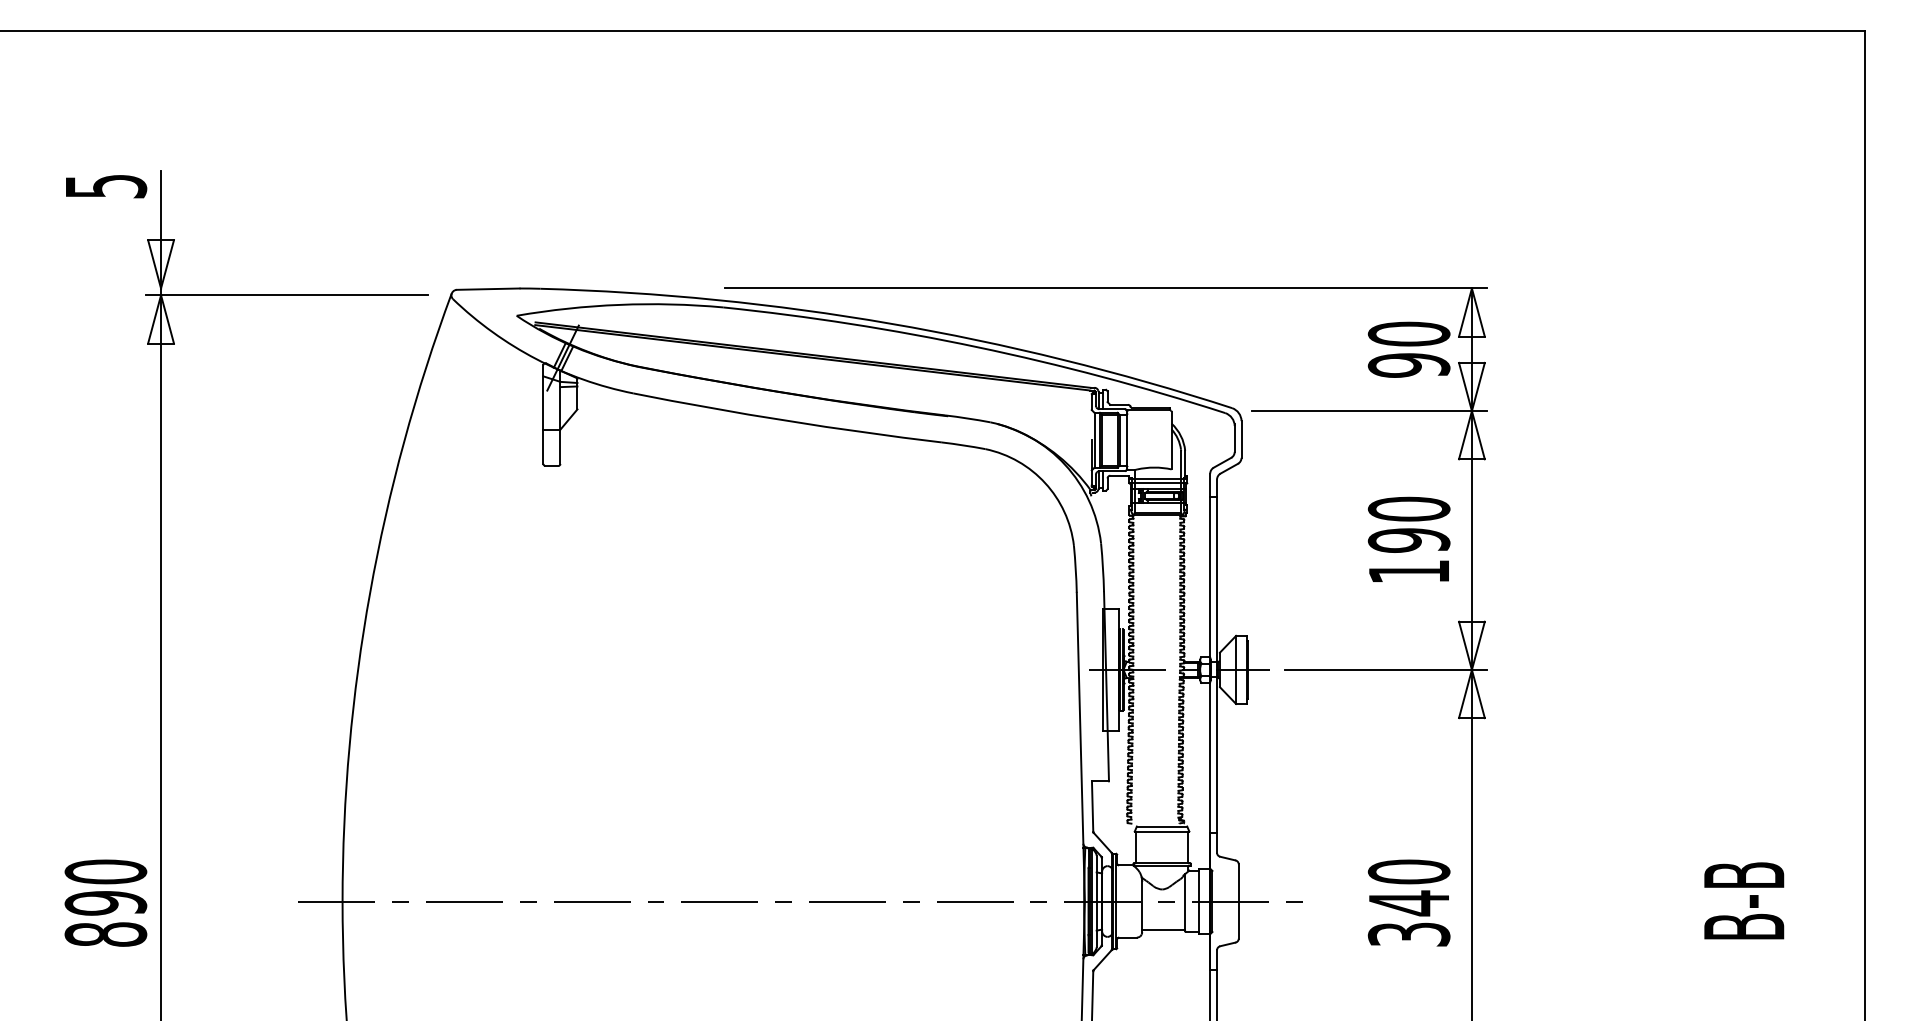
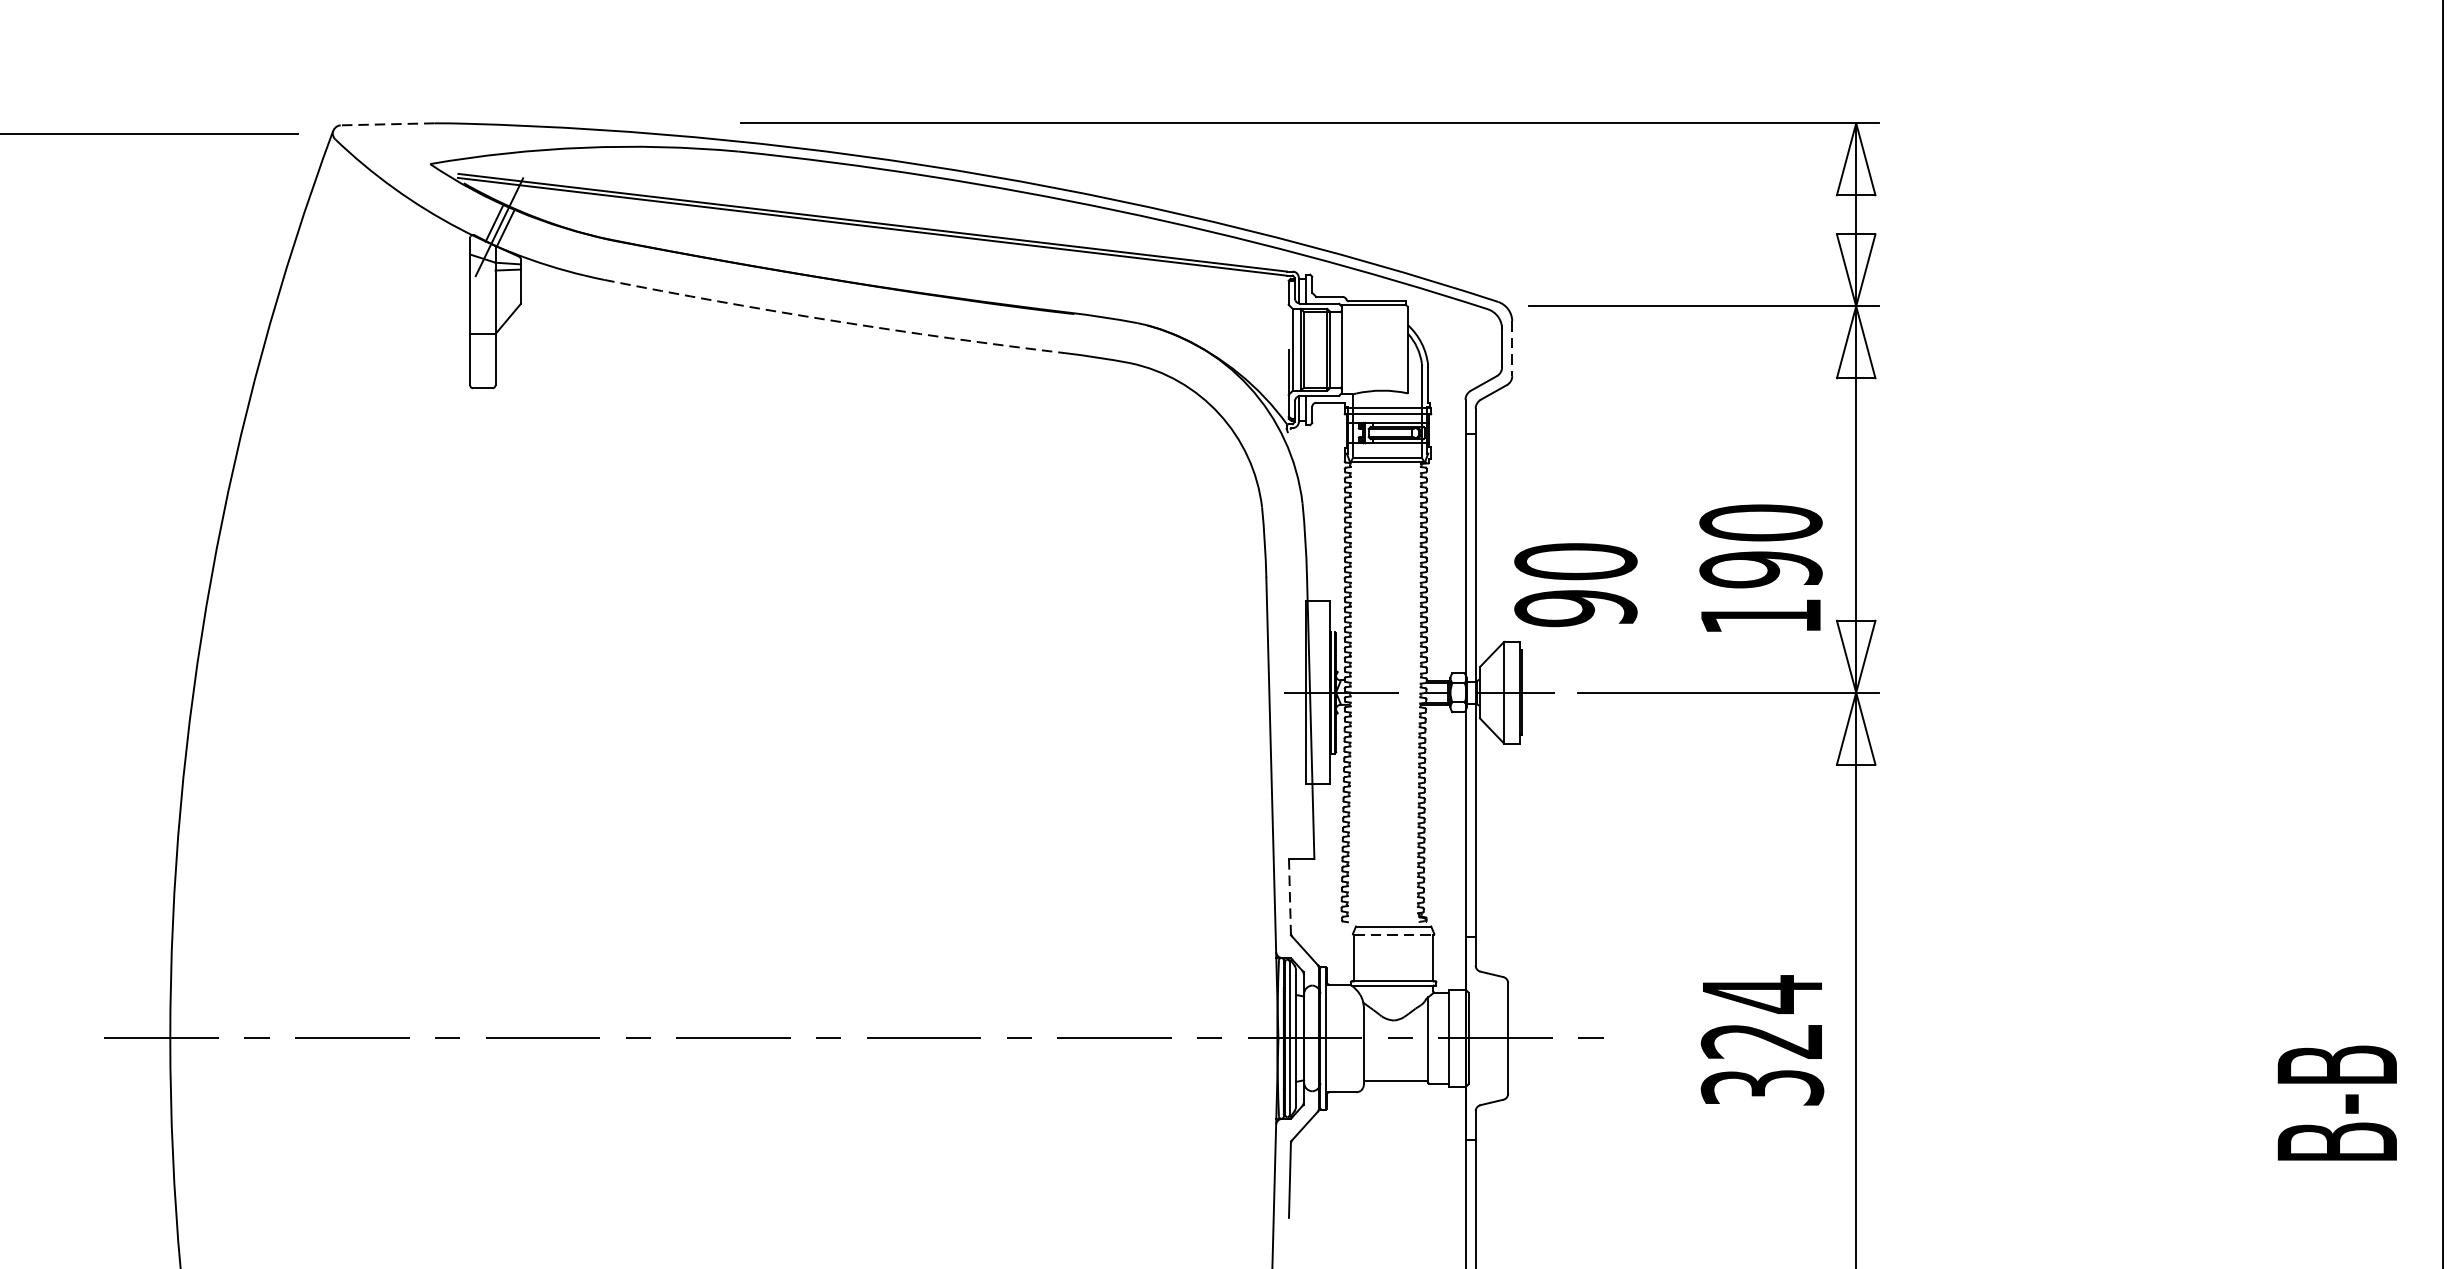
line: (487, 289) -> (386, 124), solid -> dashed
text: (1408, 349) -> (1574, 584), moved
arc: (787, 420) -> (834, 320), solid -> dashed
line: (1241, 439) -> (1512, 348), solid -> dashed
text: (1408, 538) -> (1760, 566), moved
line: (1092, 806) -> (1289, 896), solid -> dashed
line: (1162, 832) -> (1394, 935), solid -> dashed
text: (1408, 887) -> (1761, 1017), 340 -> 324
text: (1744, 900) -> (2337, 1102), moved

